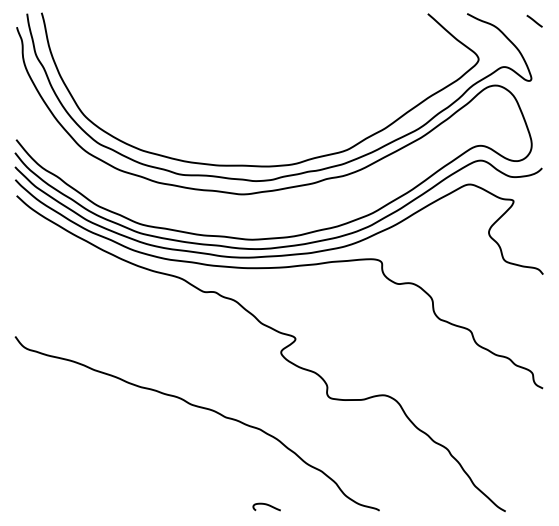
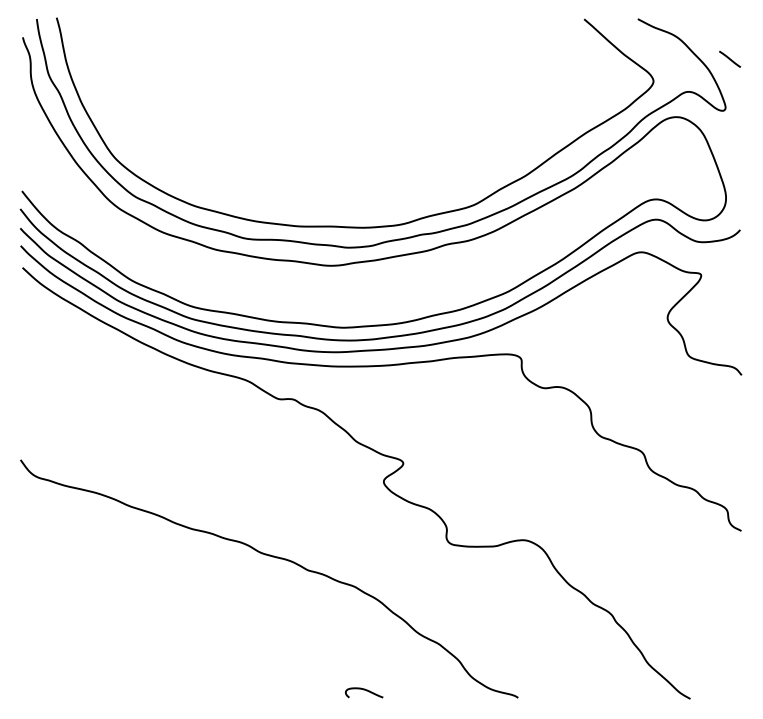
line: (534, 20) -> (729, 58), moved

